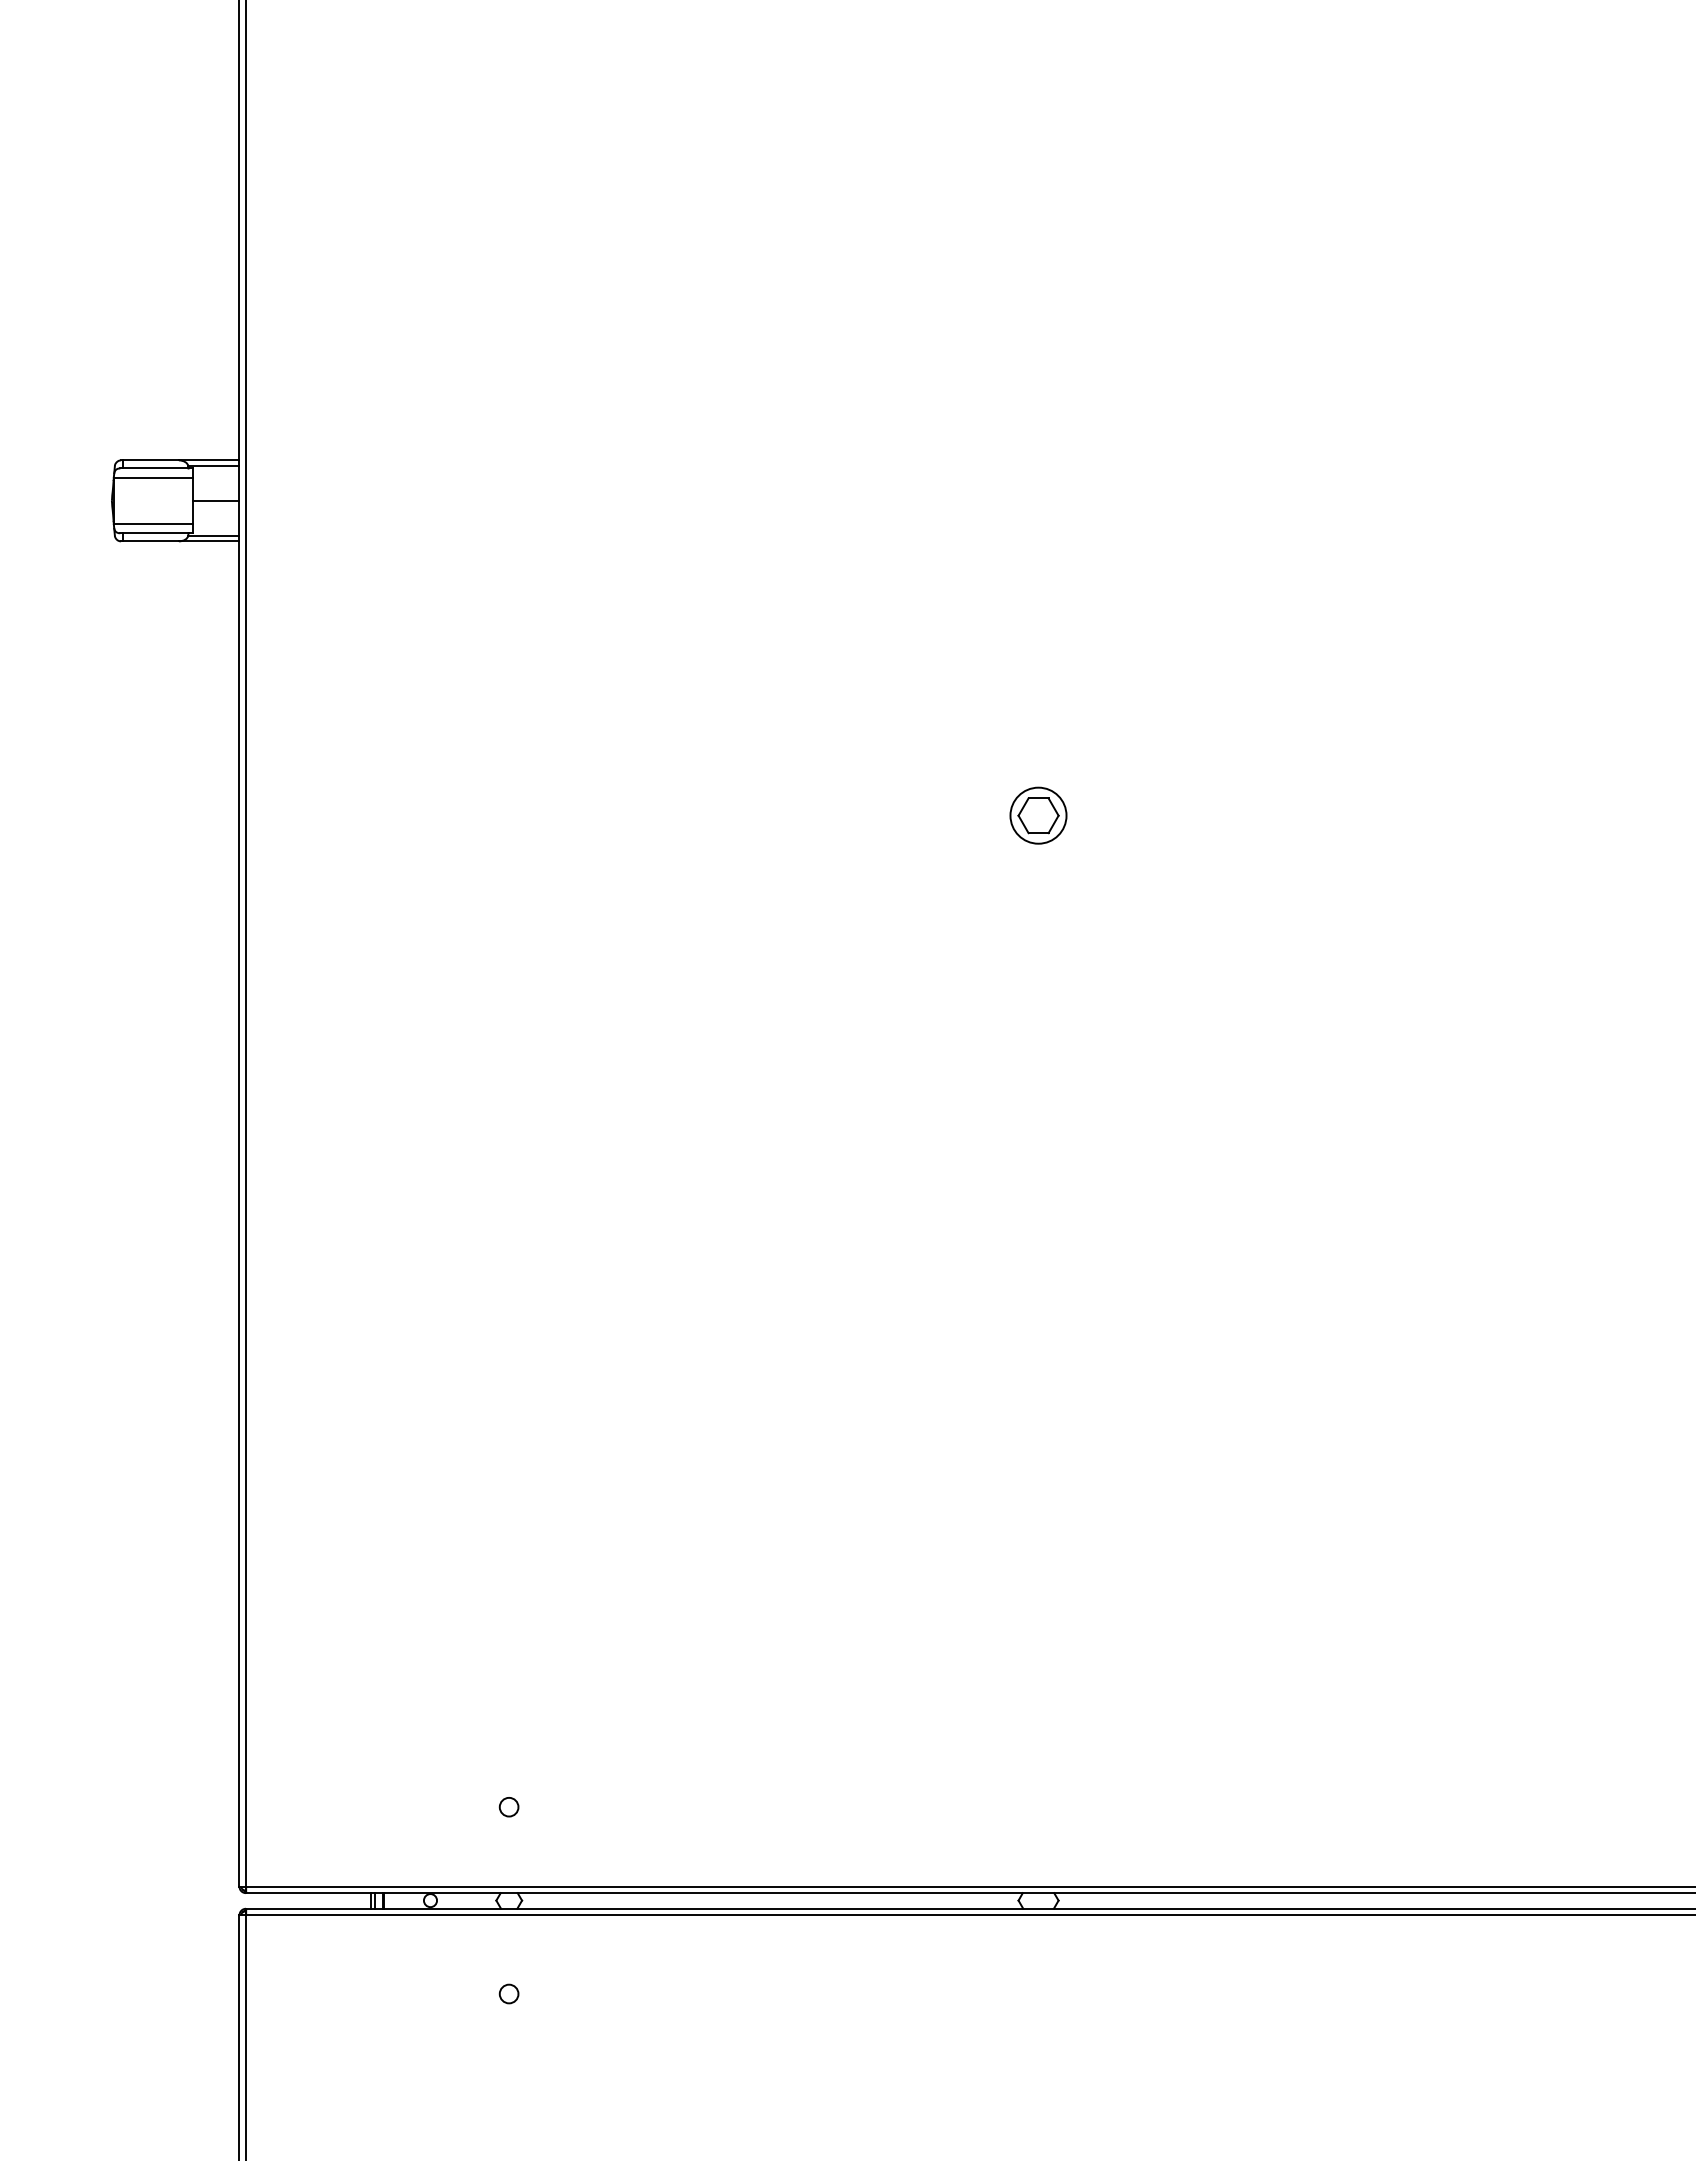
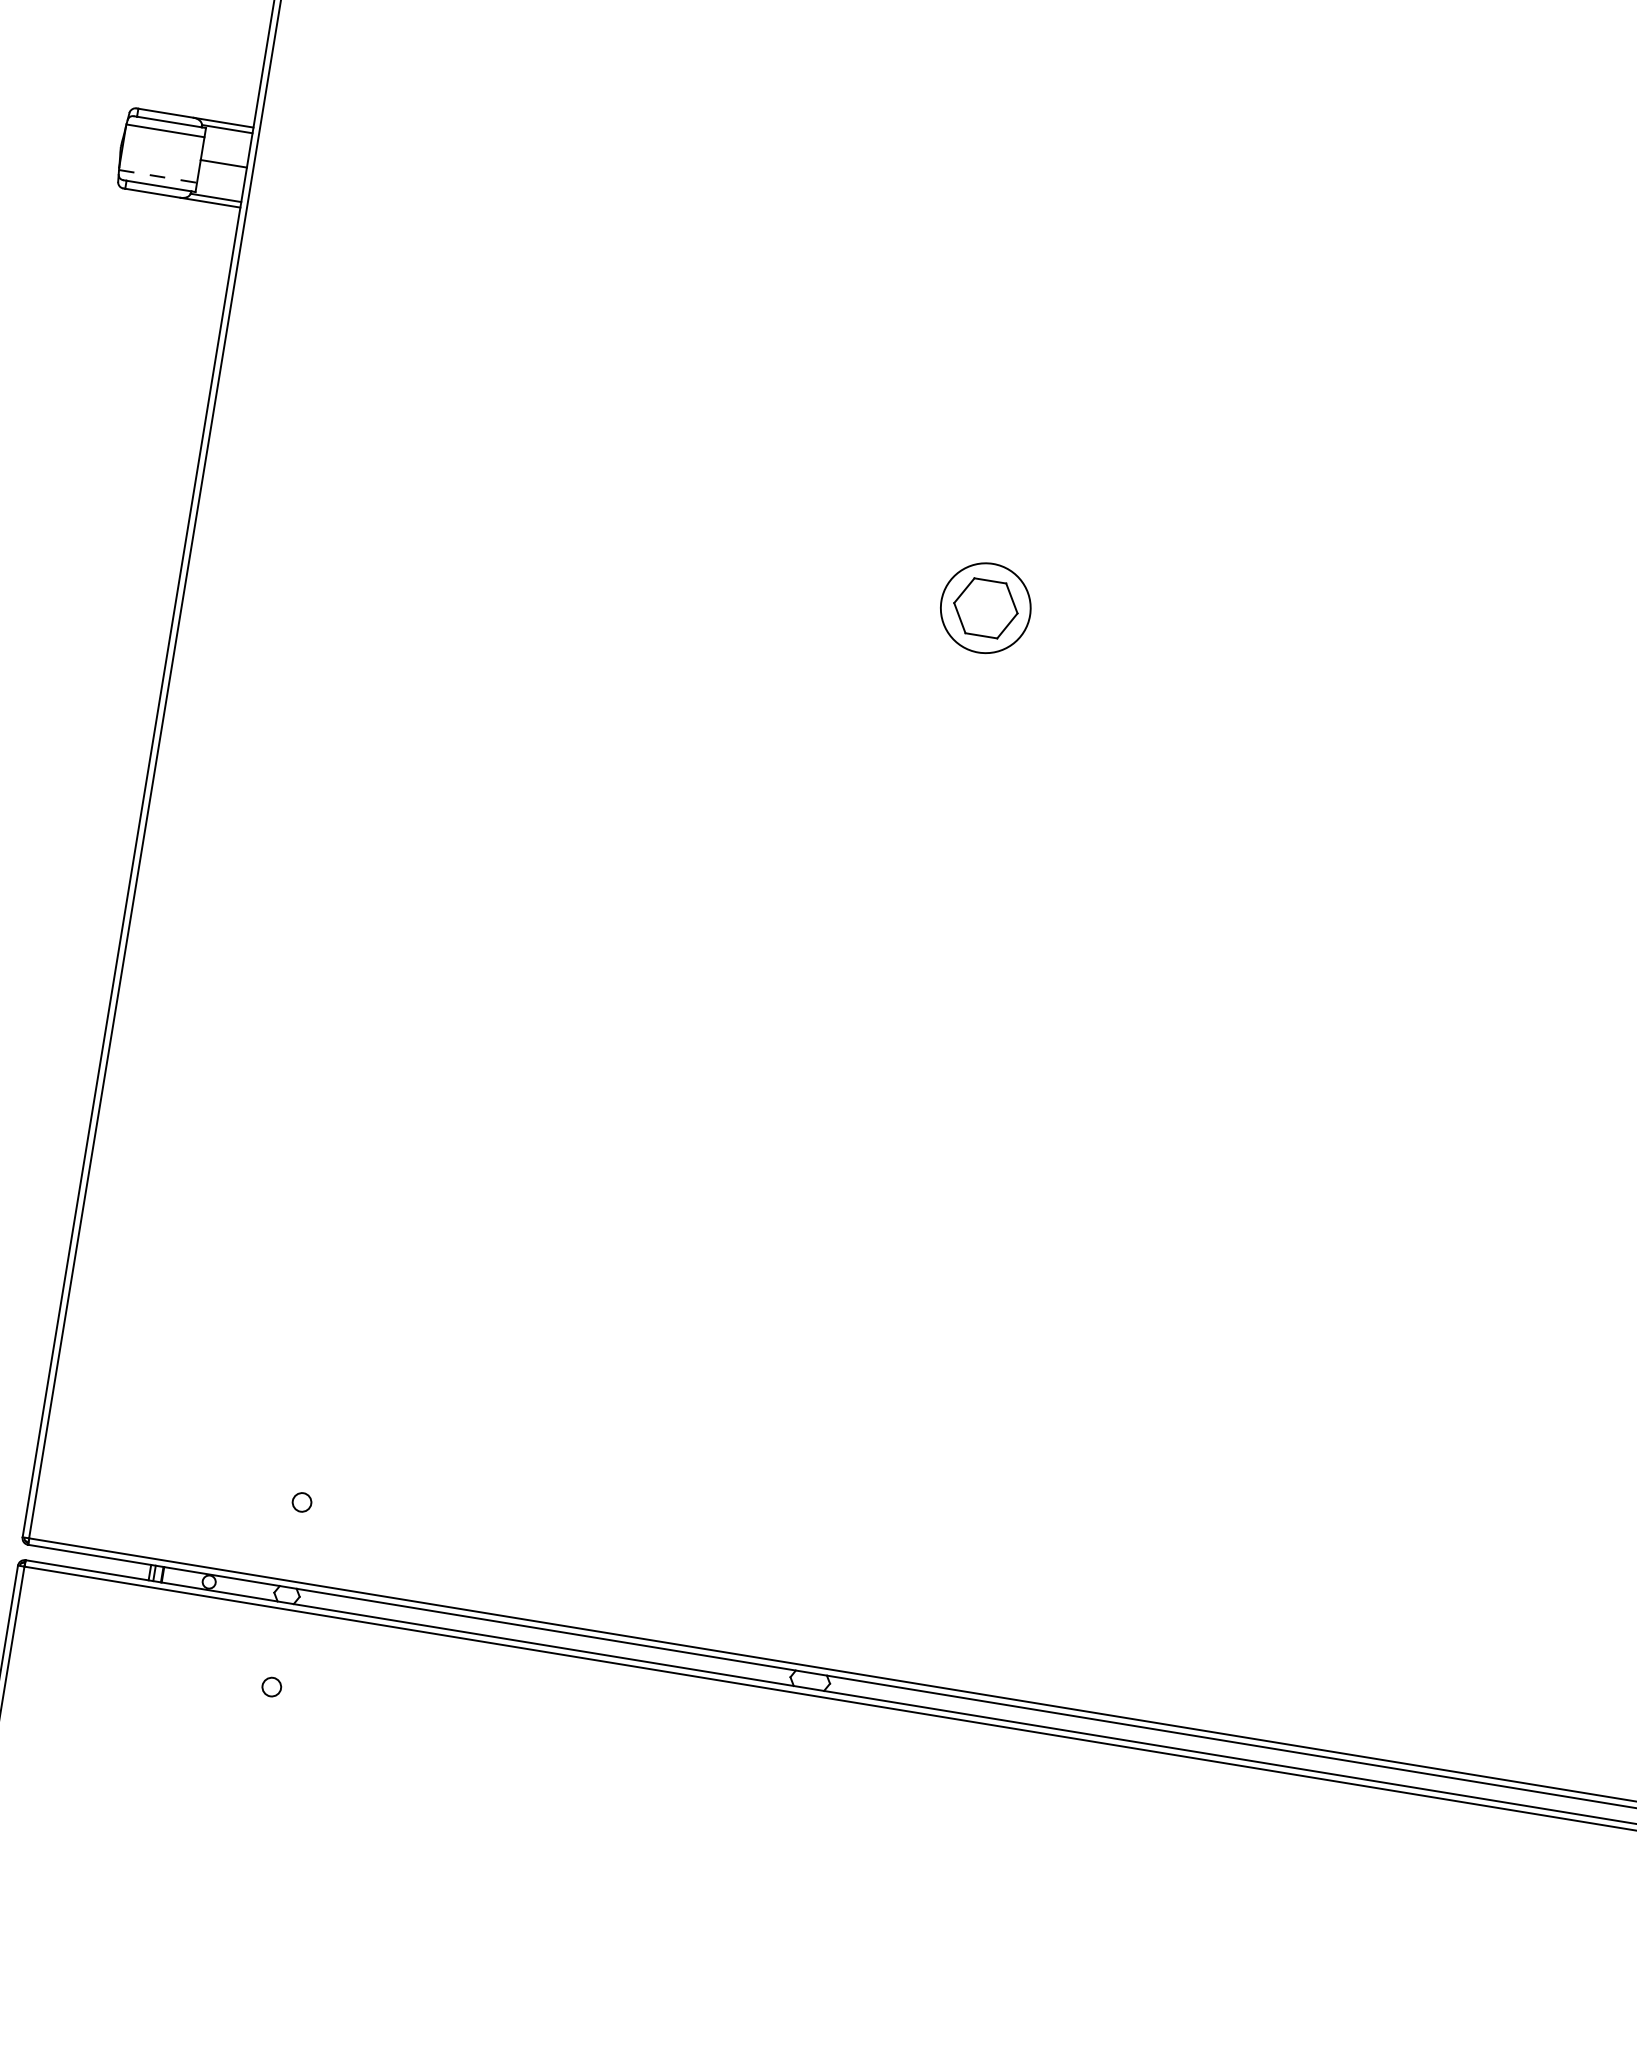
line: (153, 523) -> (158, 176), solid -> dashed
part: (1038, 815) -> (985, 607), size x1.6

